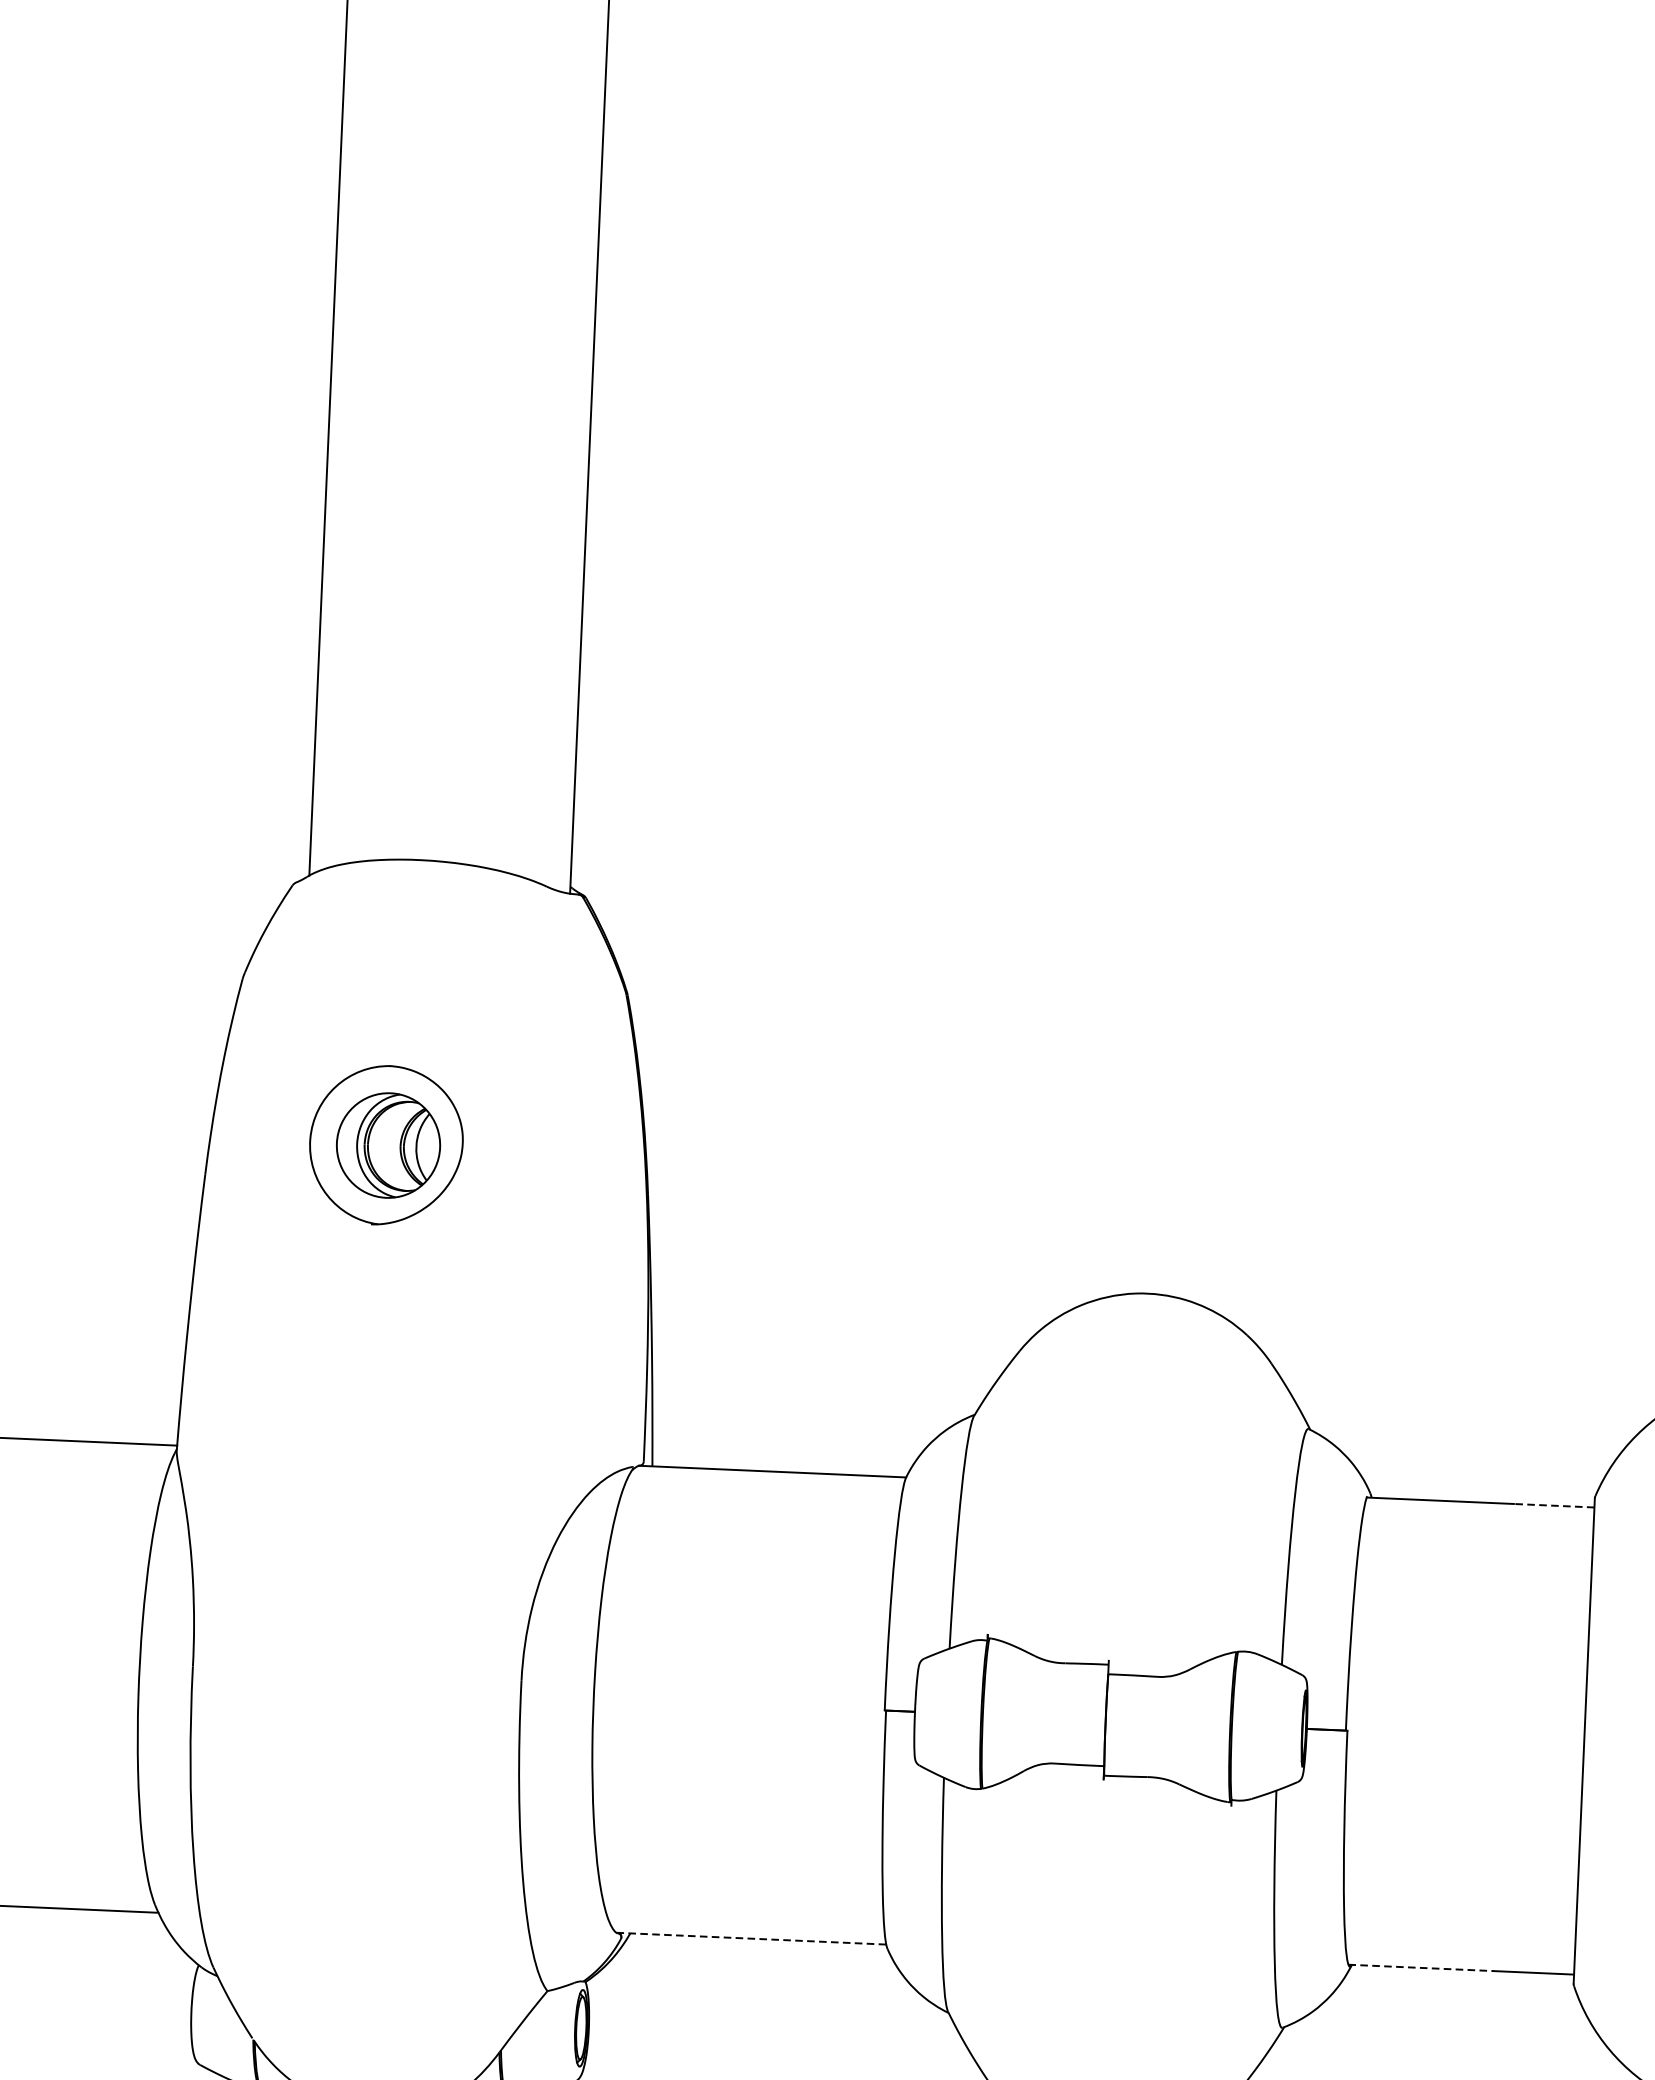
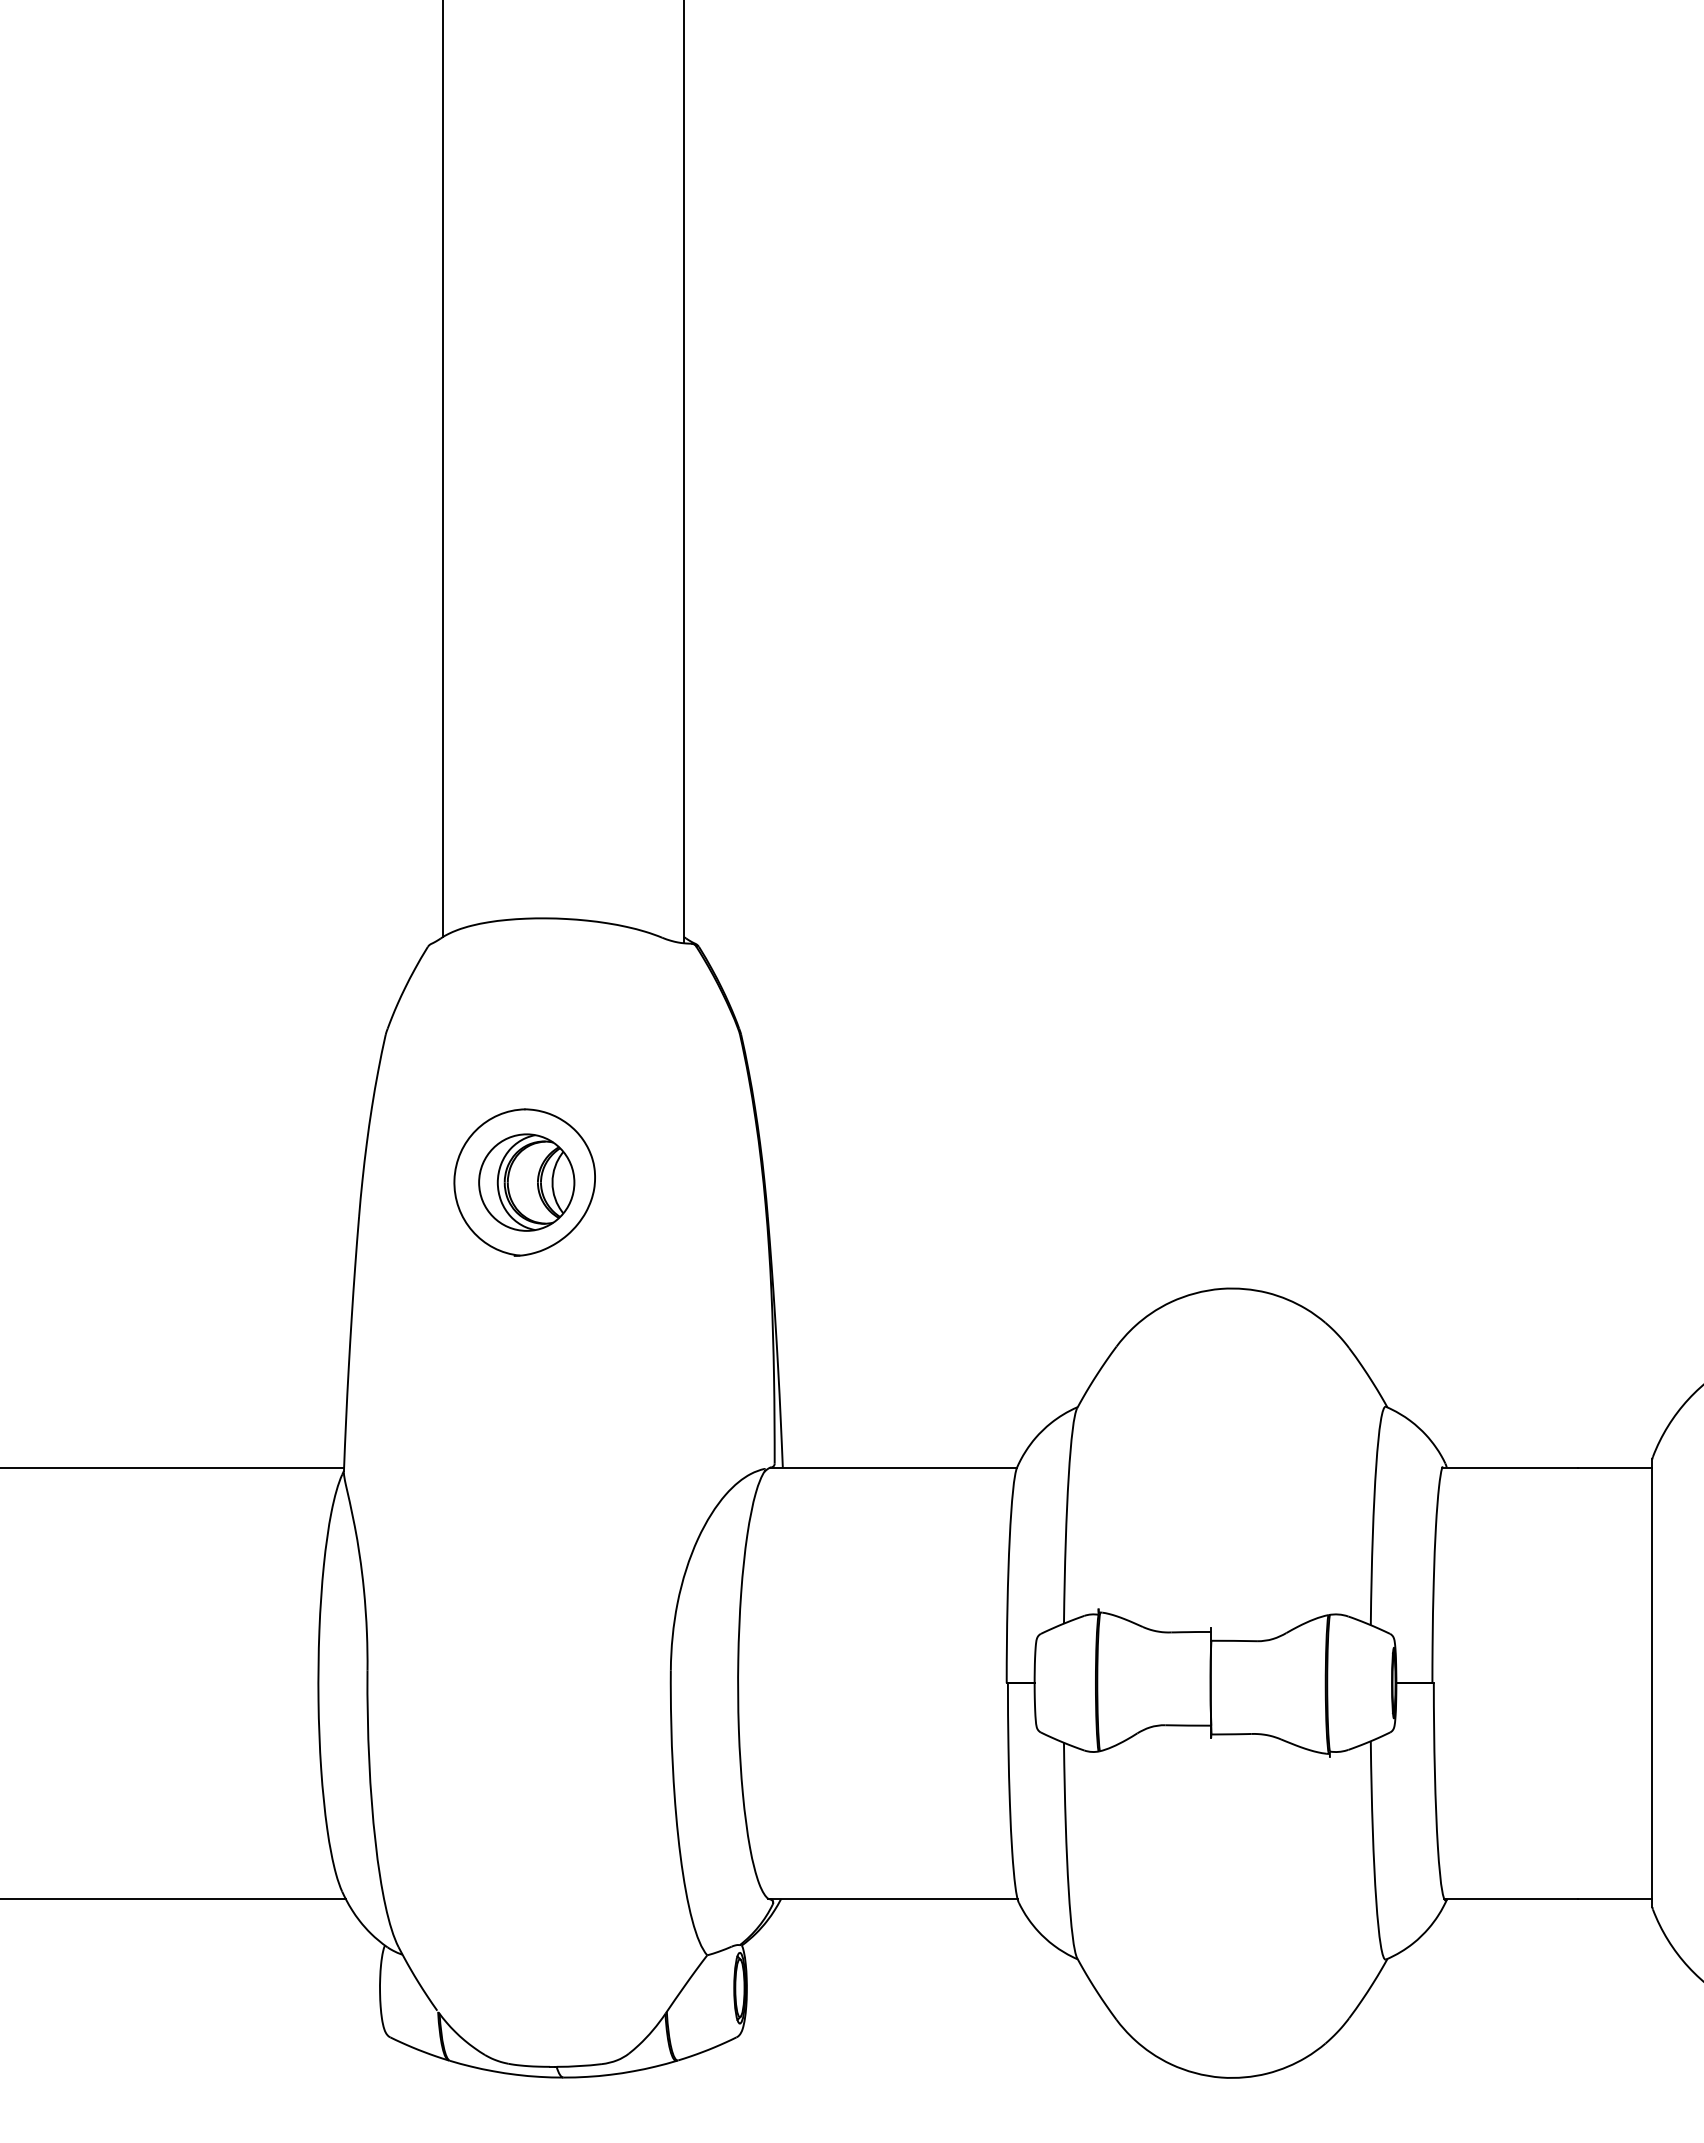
line: (1553, 1505) -> (1614, 1467), dashed -> solid
line: (751, 1938) -> (893, 1898), dashed -> solid
line: (1421, 1967) -> (1511, 1898), dashed -> solid

